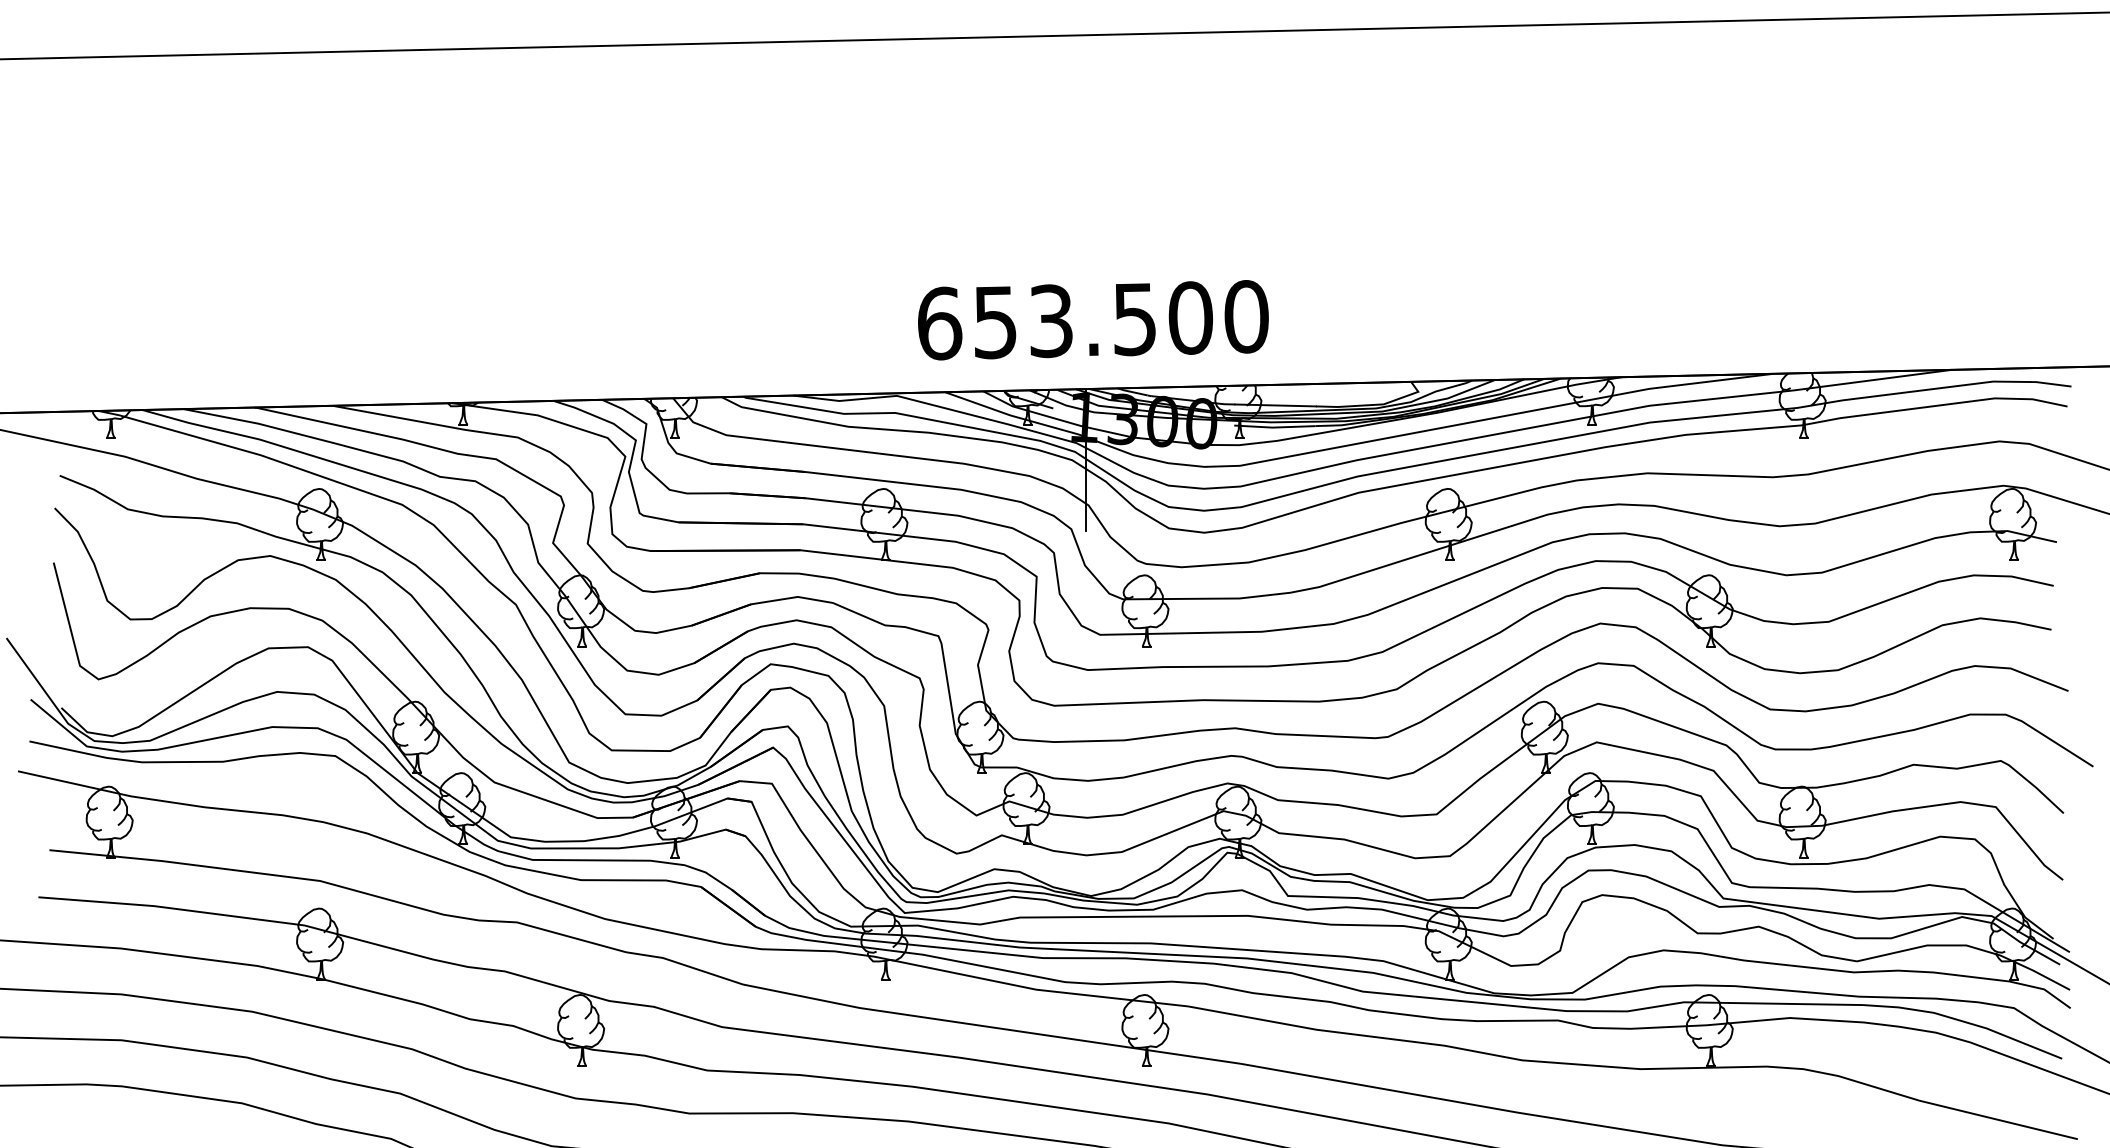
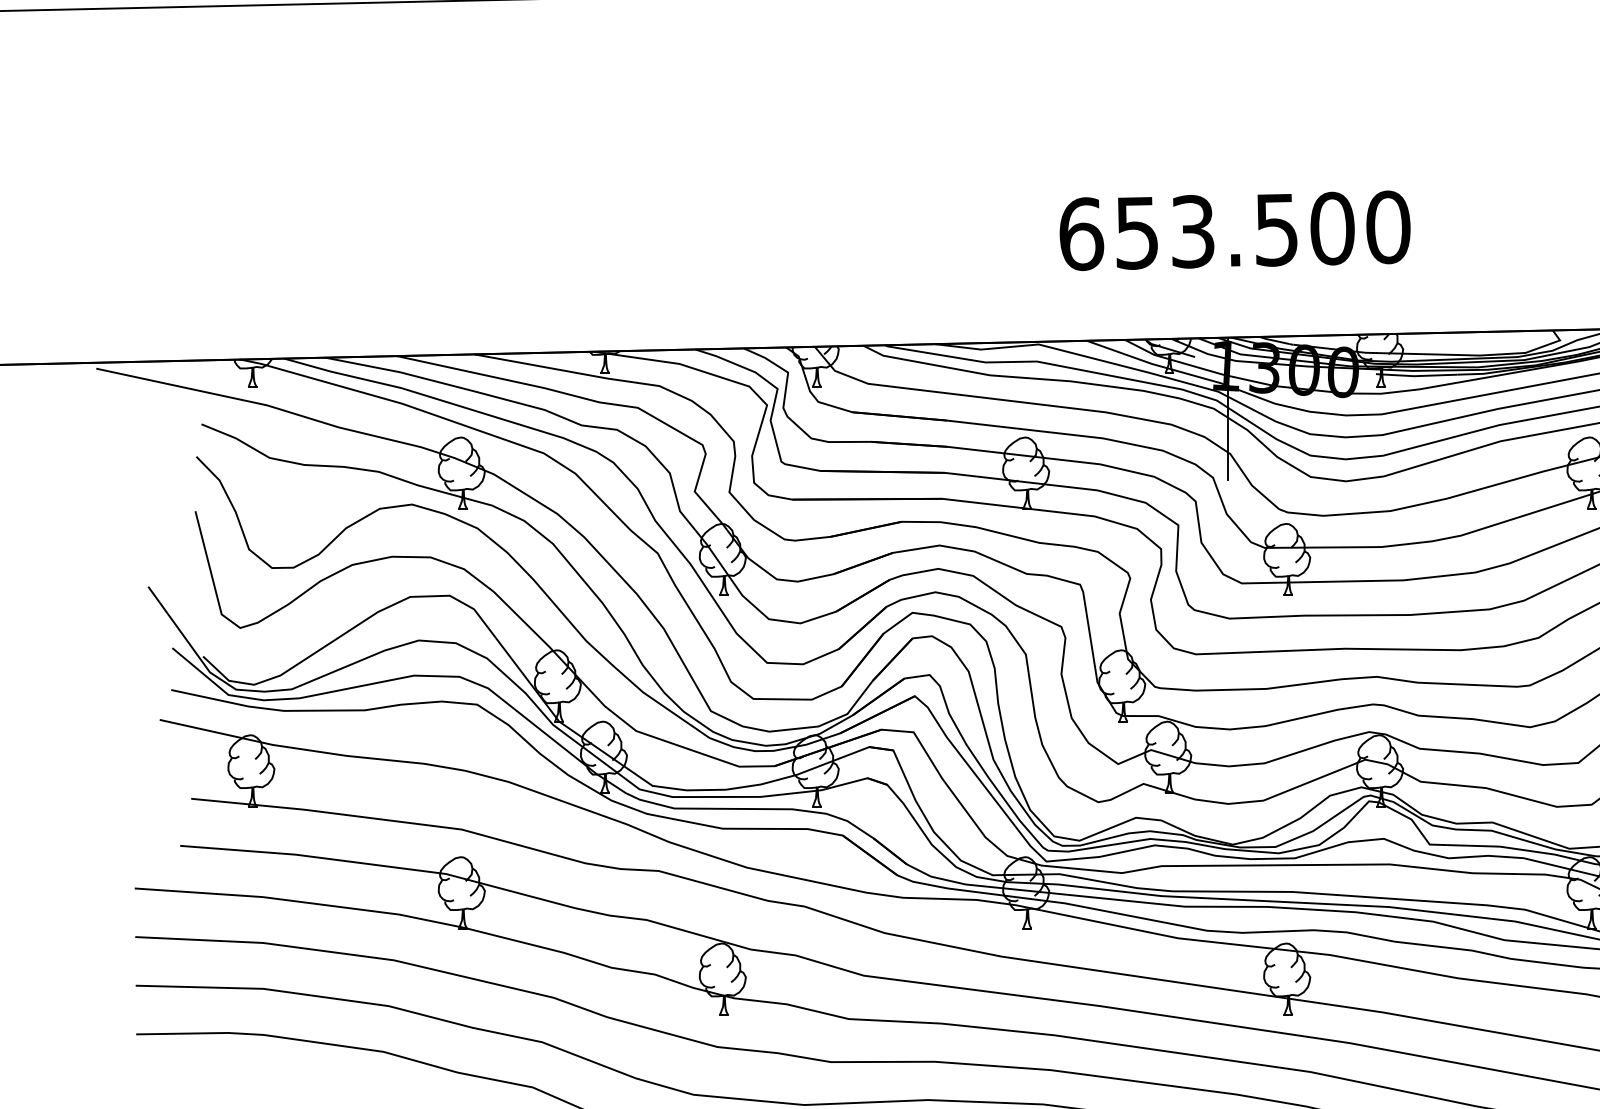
text: (1093, 320) -> (1235, 231), moved

